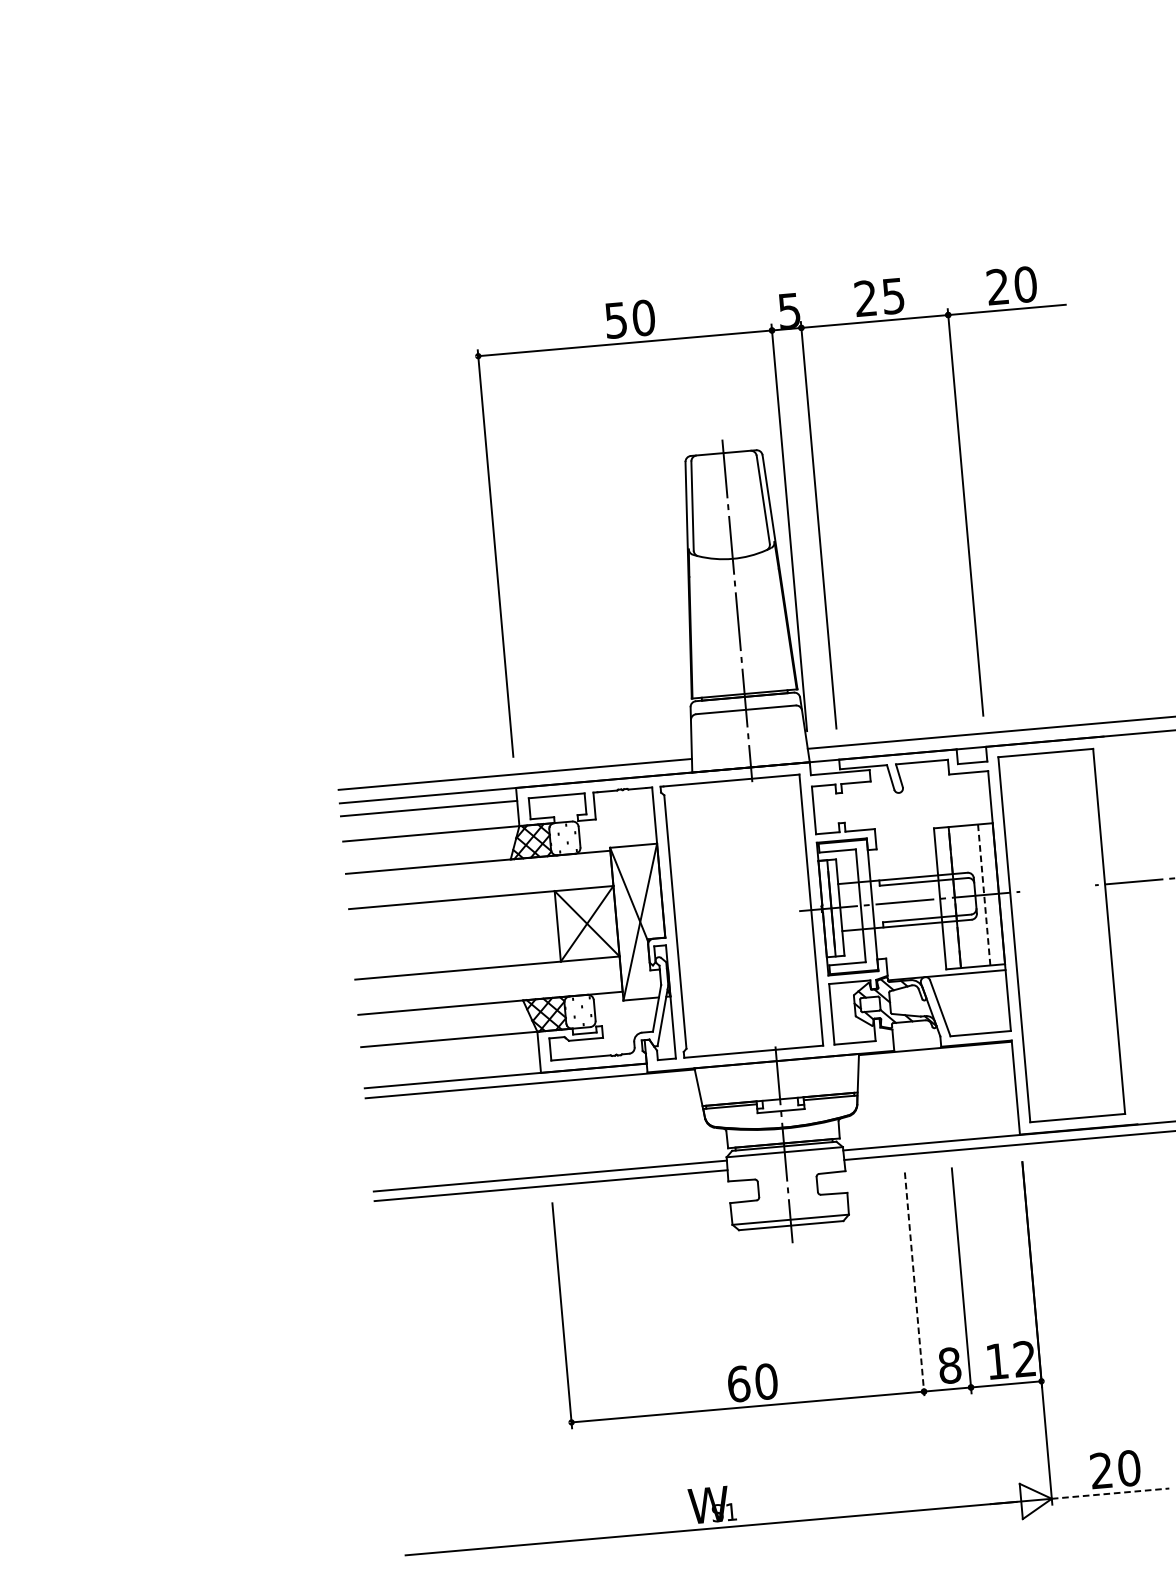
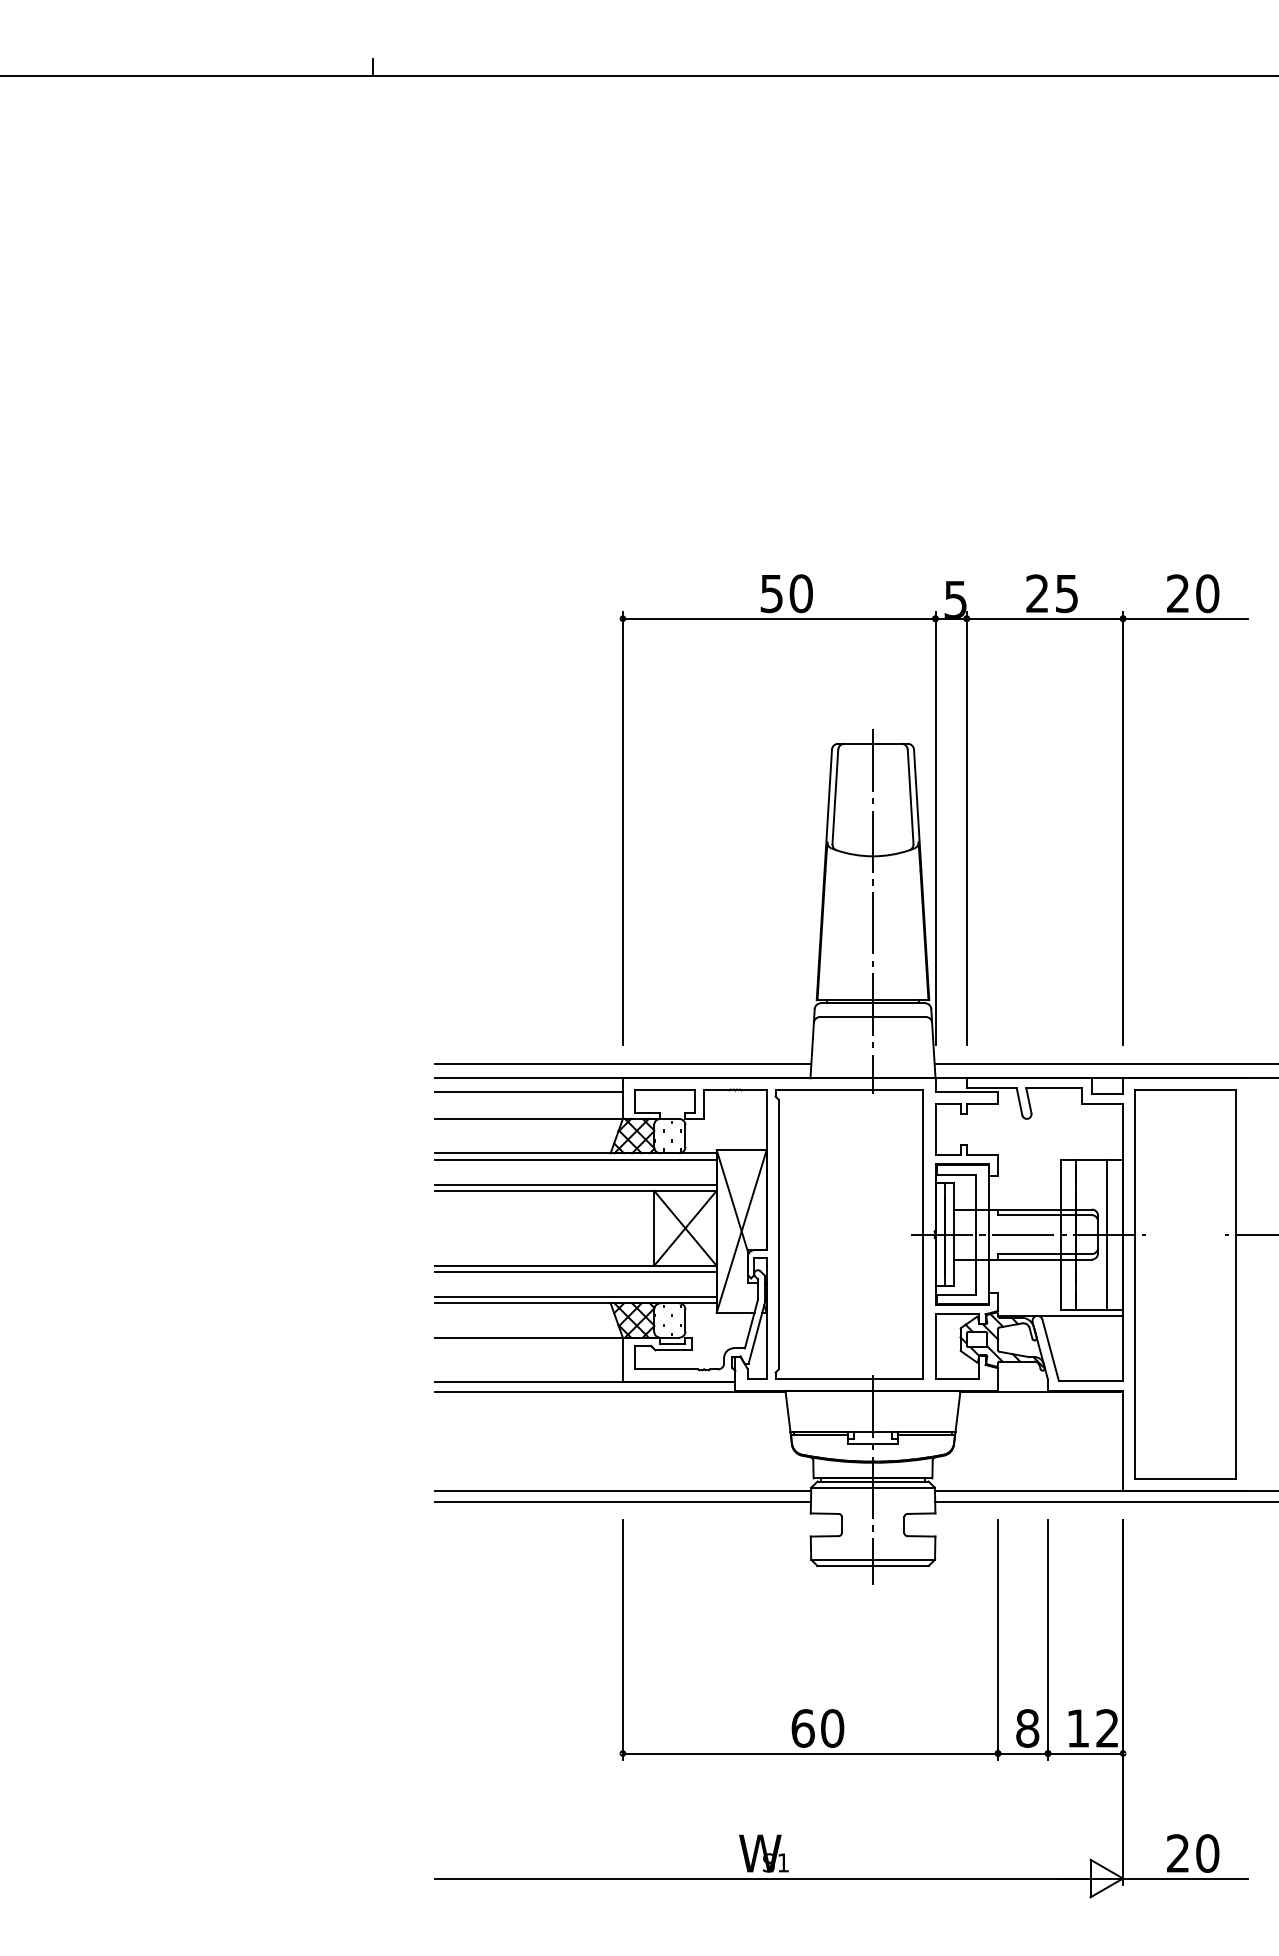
line: (478, 868) -> (575, 1159), added
line: (480, 891) -> (575, 1184), added
line: (984, 895) -> (1107, 1235), dashed -> solid
line: (487, 974) -> (575, 1272), added
line: (489, 997) -> (575, 1297), added
line: (915, 1285) -> (998, 1640), dashed -> solid
line: (1110, 1493) -> (1185, 1878), dashed -> solid

